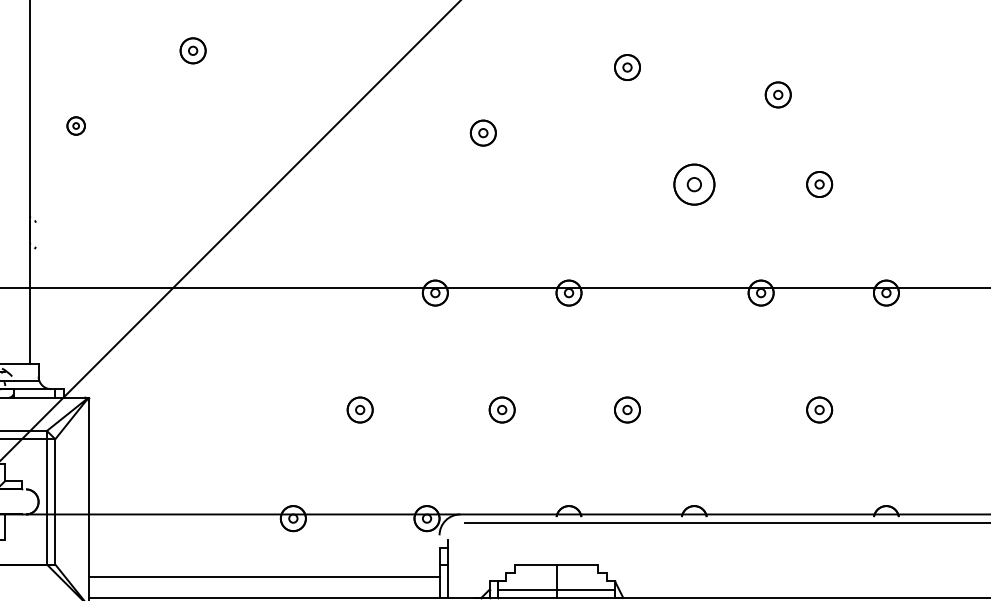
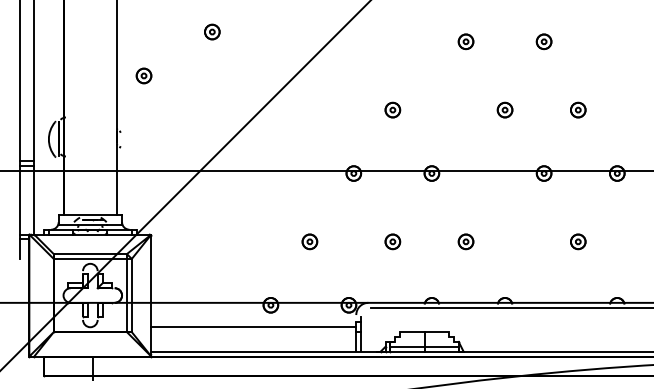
part: (777, 94) -> (543, 41), moved
part: (75, 125) -> (143, 75), size x1.43
part: (482, 132) -> (392, 109), moved
part: (693, 183) -> (504, 109), size x0.62
line: (263, 577) -> (253, 327), moved

